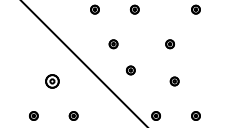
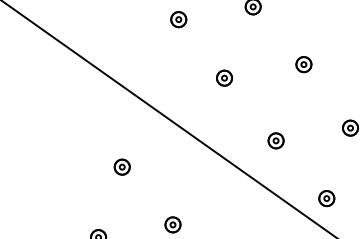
part: (169, 44) -> (302, 65), moved
part: (130, 70) -> (275, 141), moved
part: (52, 81) -> (122, 167), size x0.62

